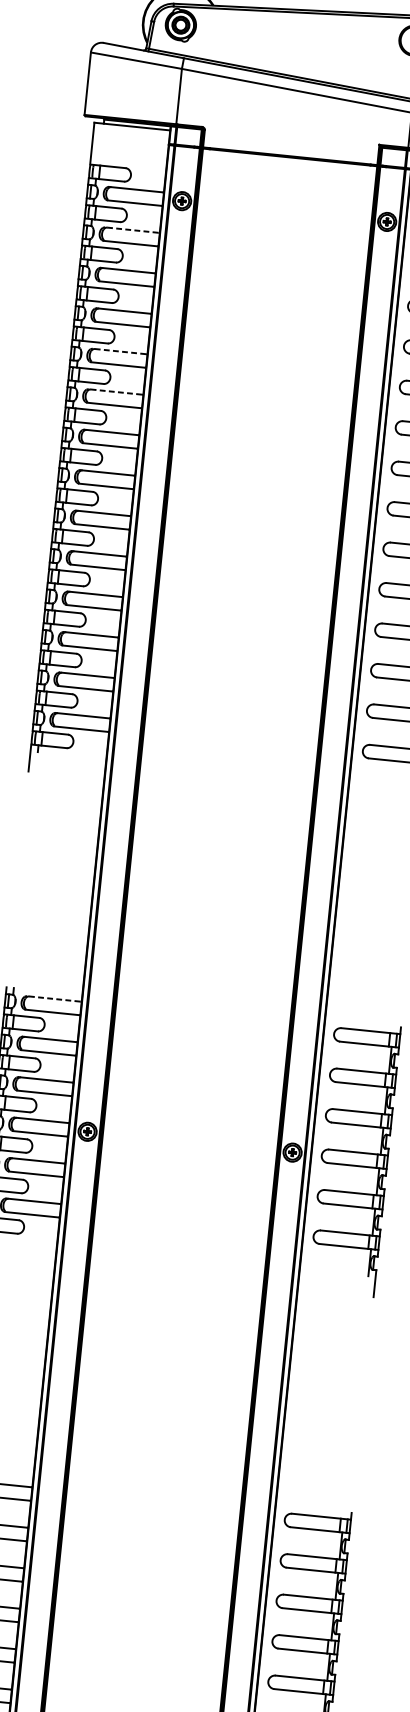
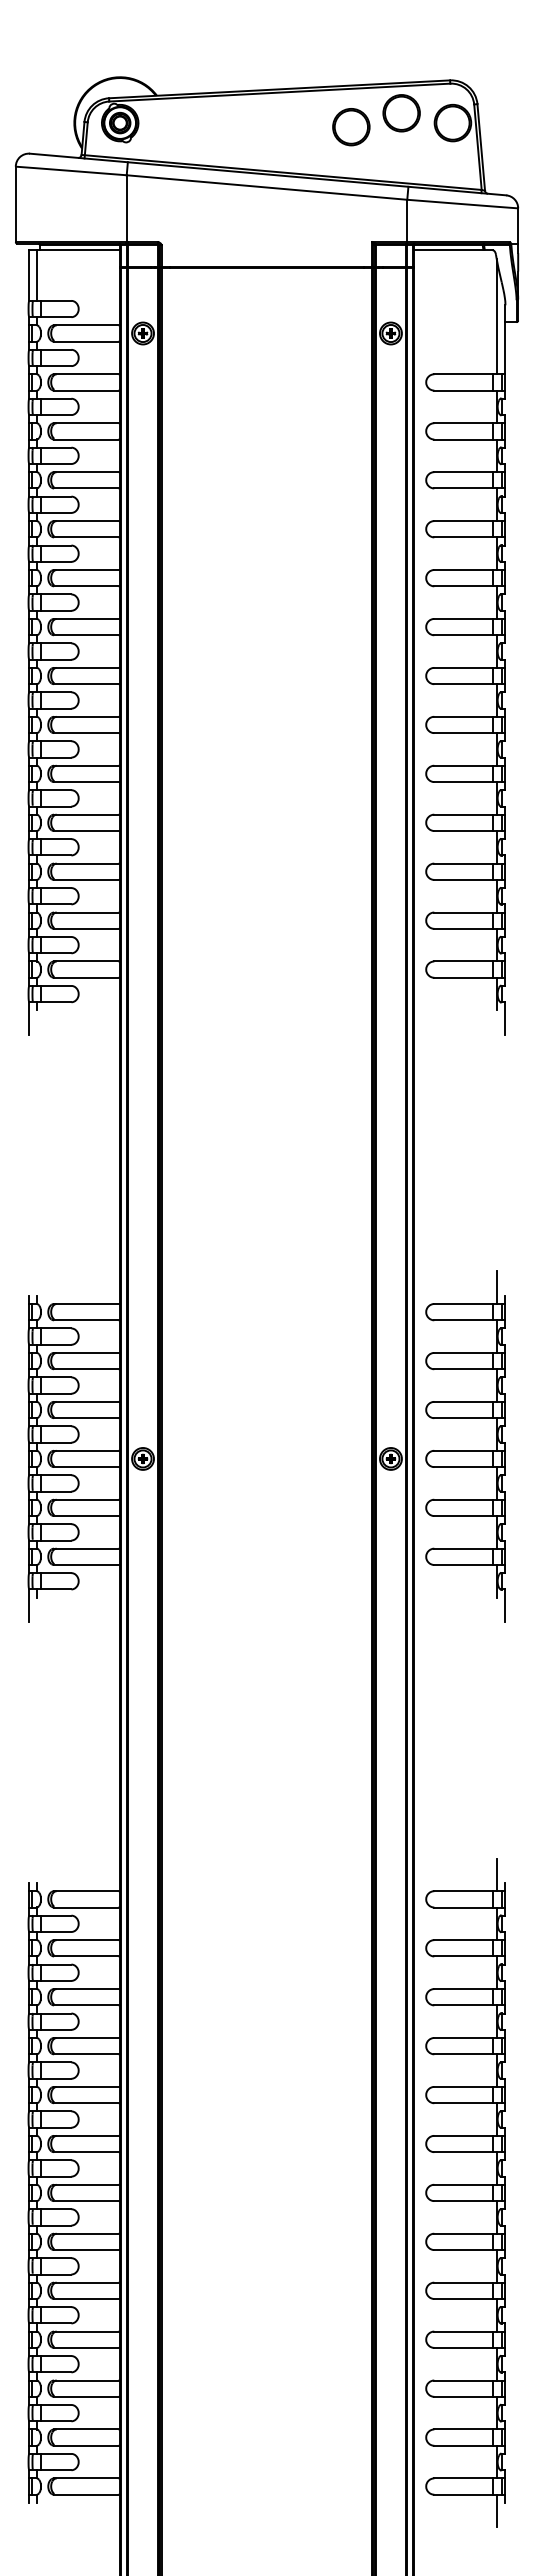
part: (371, 48) -> (351, 127), added
line: (99, 144) -> (37, 275), added
line: (131, 230) -> (85, 374), dashed -> solid
line: (118, 351) -> (85, 521), dashed -> solid
line: (114, 392) -> (85, 570), dashed -> solid
line: (52, 999) -> (85, 1304), dashed -> solid
line: (394, 1019) -> (496, 1287), added
line: (344, 1505) -> (496, 1874), added

